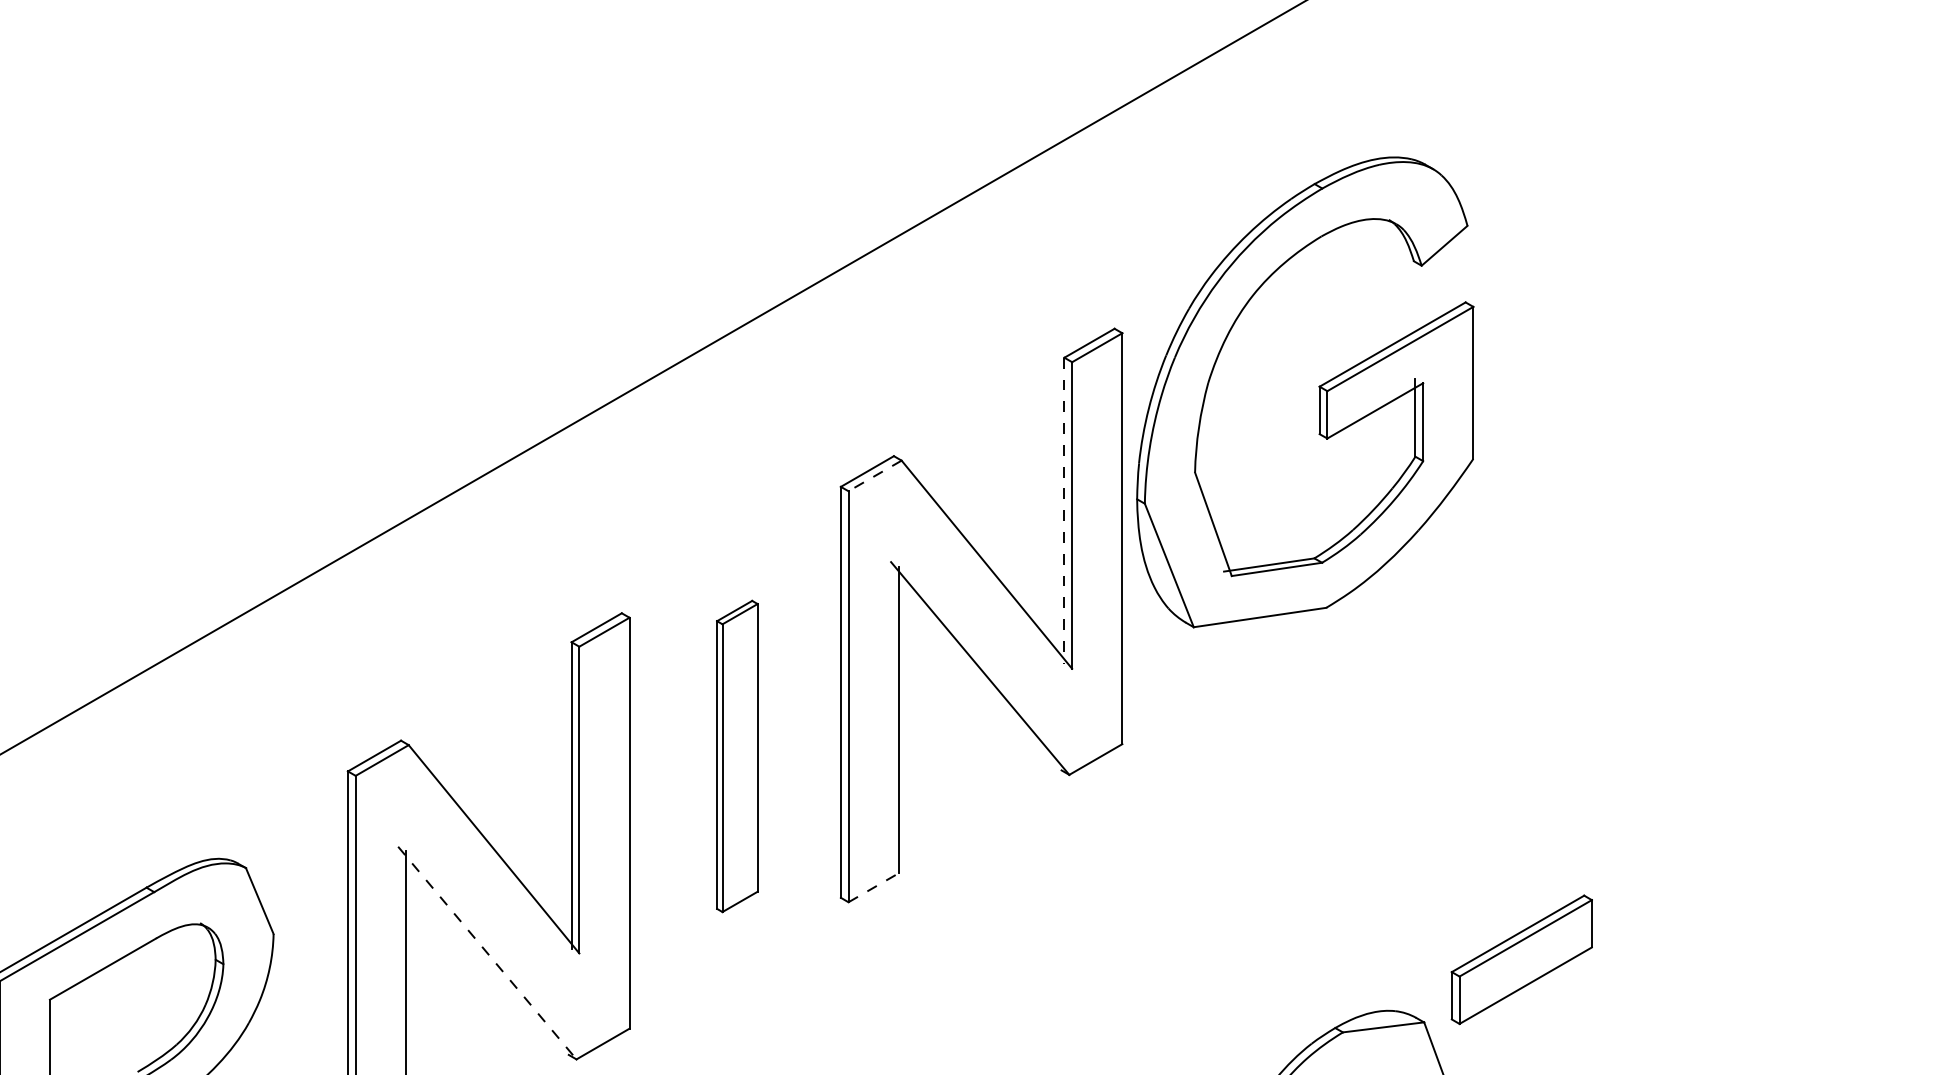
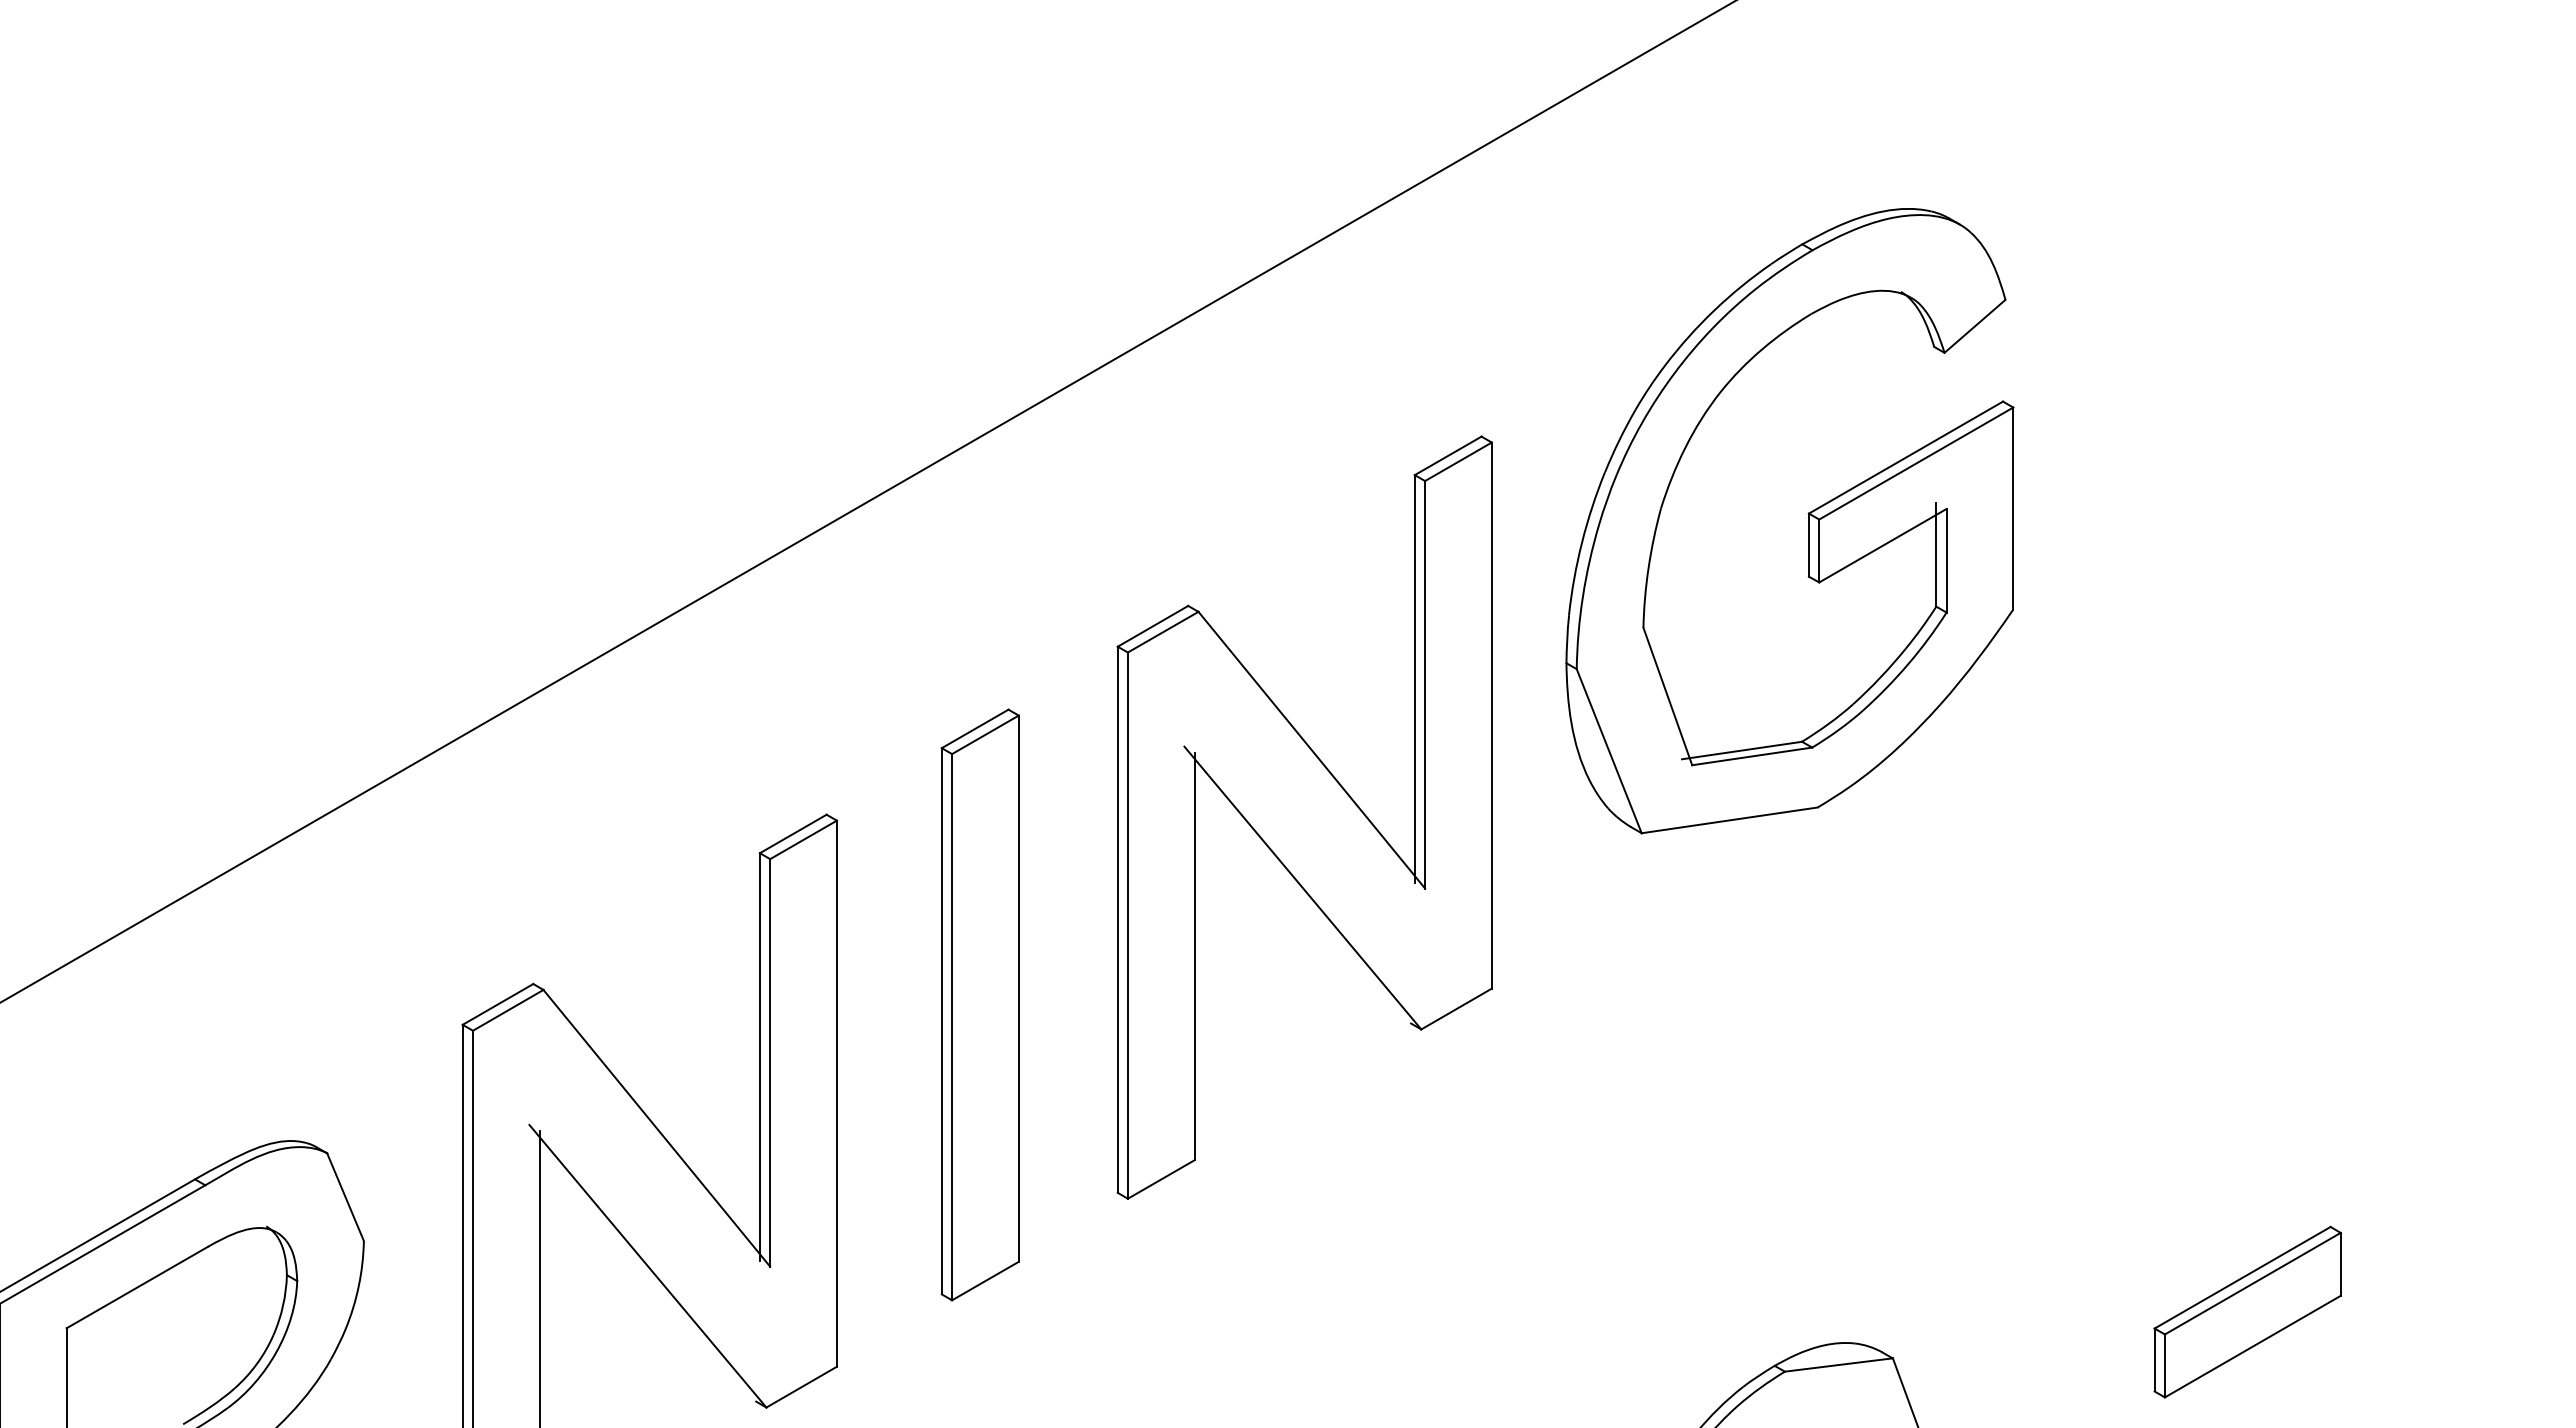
part: (1319, 392) -> (1808, 521), moved
line: (875, 476) -> (1163, 632), dashed -> solid
line: (1064, 510) -> (1414, 678), dashed -> solid
part: (736, 756) -> (979, 1004), size x1.43
line: (873, 887) -> (1161, 1179), dashed -> solid
line: (487, 953) -> (648, 1266), dashed -> solid
part: (1521, 959) -> (2247, 1311), moved

